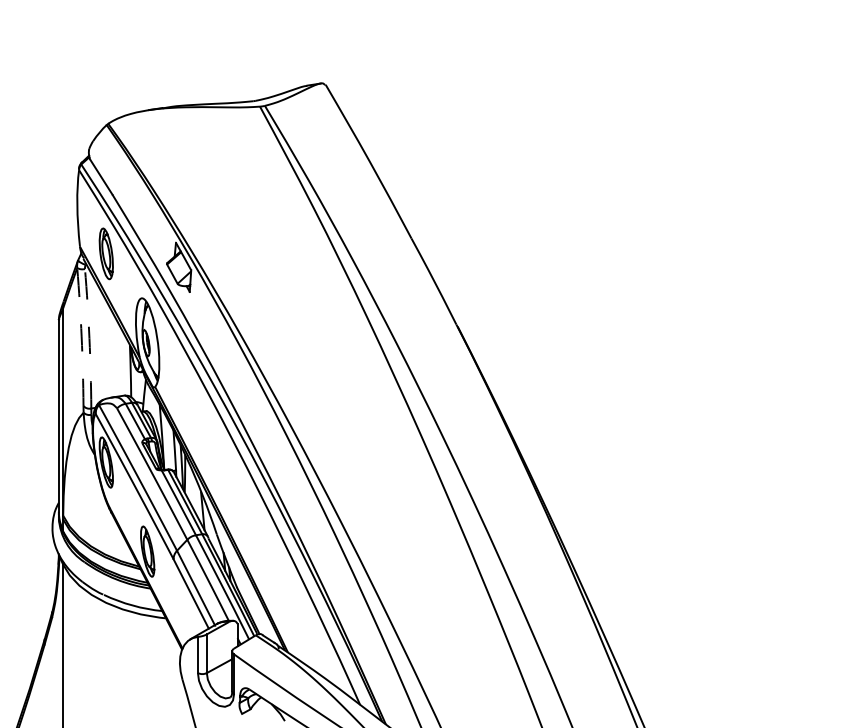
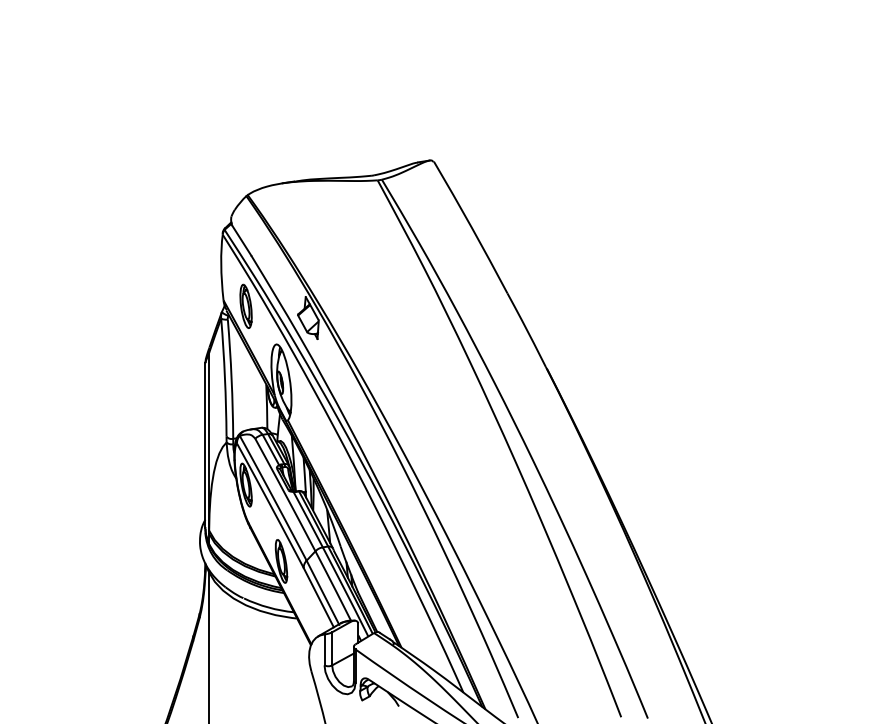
arc: (81, 336) -> (224, 377), dashed -> solid
arc: (89, 339) -> (231, 379), dashed -> solid

